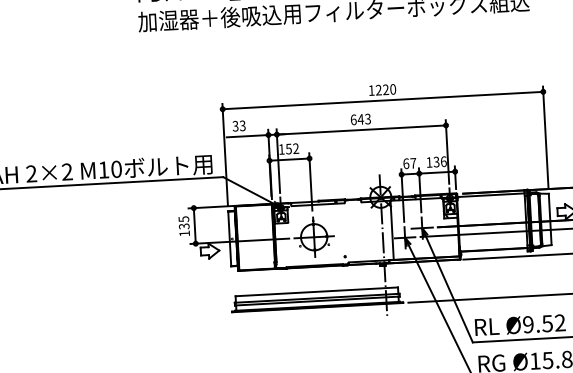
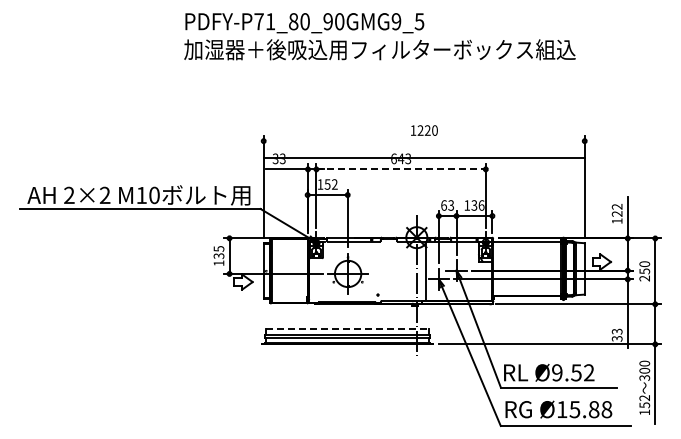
line: (382, 100) -> (423, 158), moved
line: (361, 130) -> (401, 169), solid -> dashed
text: (413, 163) -> (451, 205), 67 -> 63
line: (317, 291) -> (348, 328), solid -> dashed

